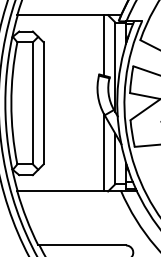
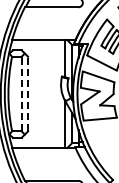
line: (32, 102) -> (21, 93), solid -> dashed
line: (44, 102) -> (28, 93), solid -> dashed

